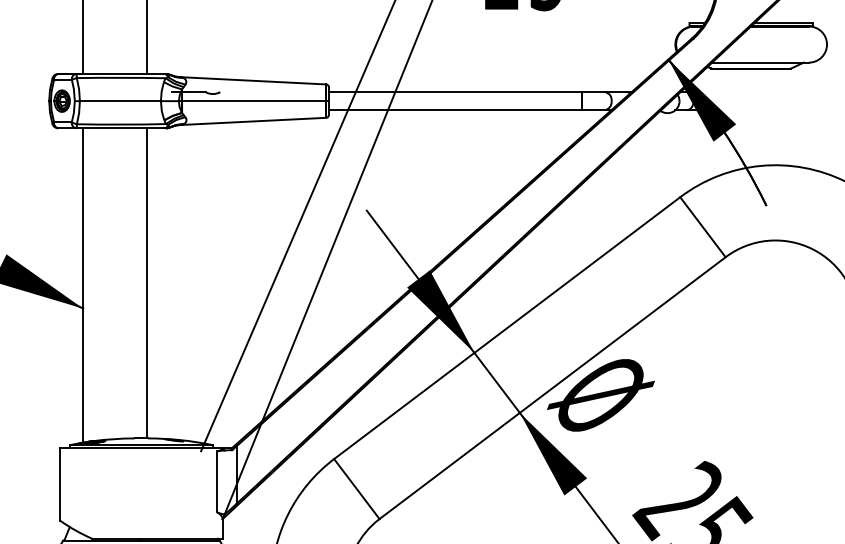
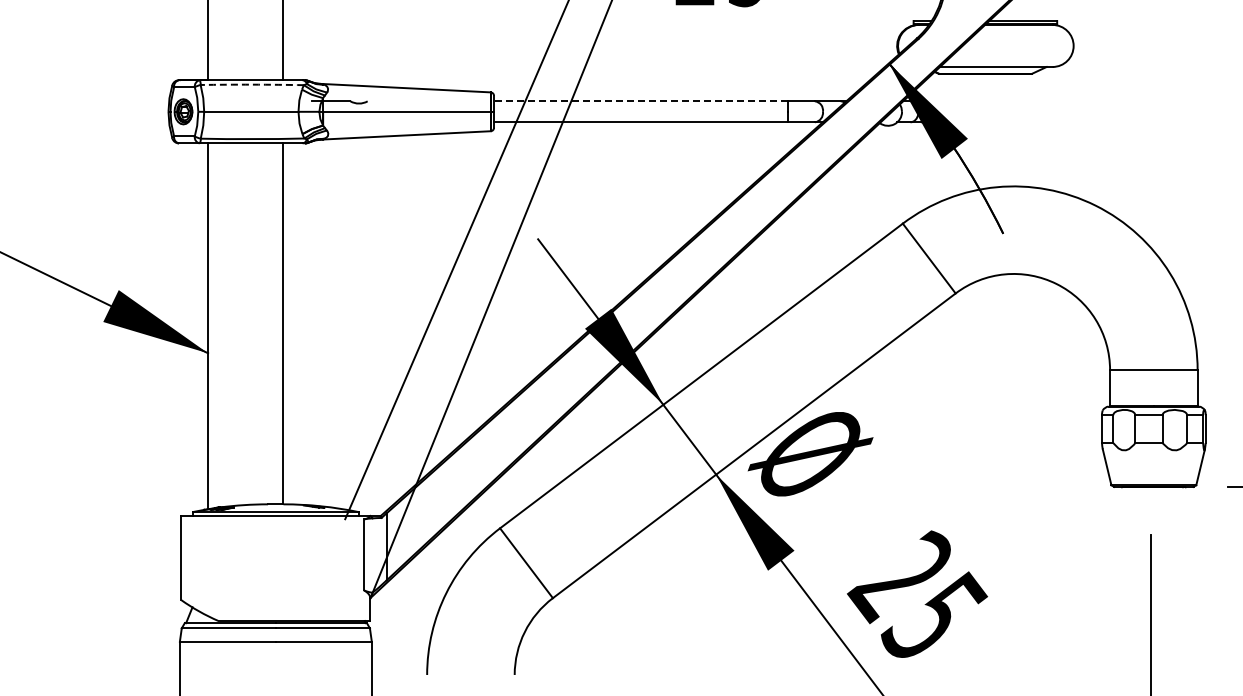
arc: (121, 77) -> (252, 84), solid -> dashed
line: (454, 92) -> (640, 101), solid -> dashed

